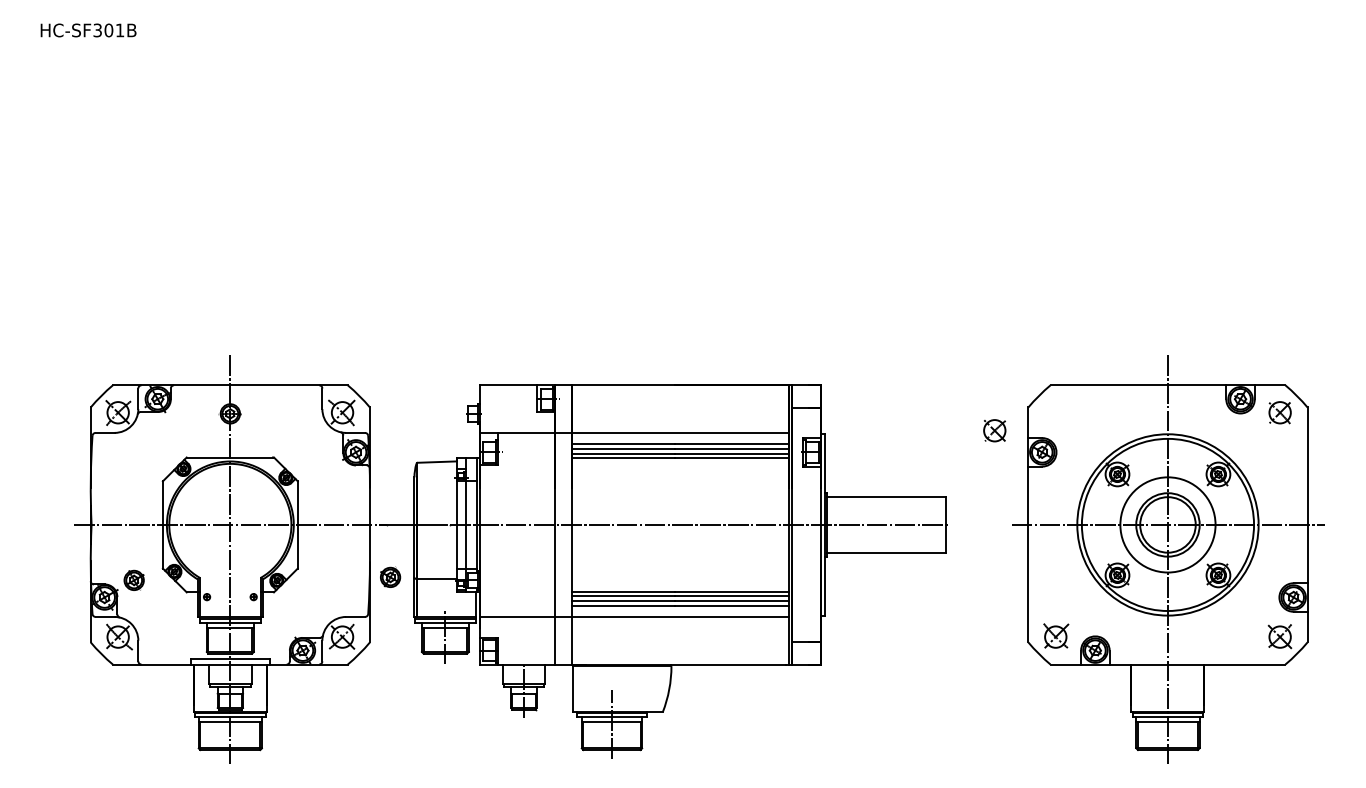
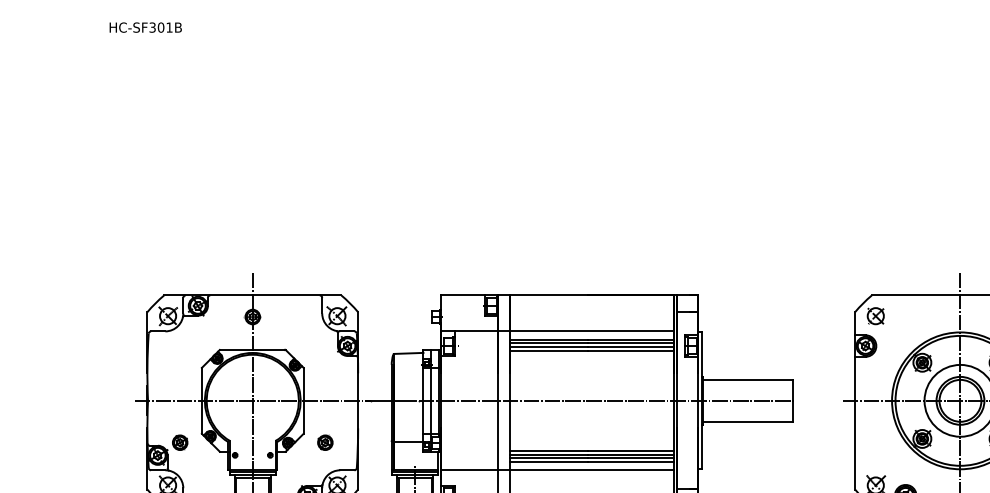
part: (994, 430) -> (875, 315), moved
part: (390, 576) -> (325, 442), moved

